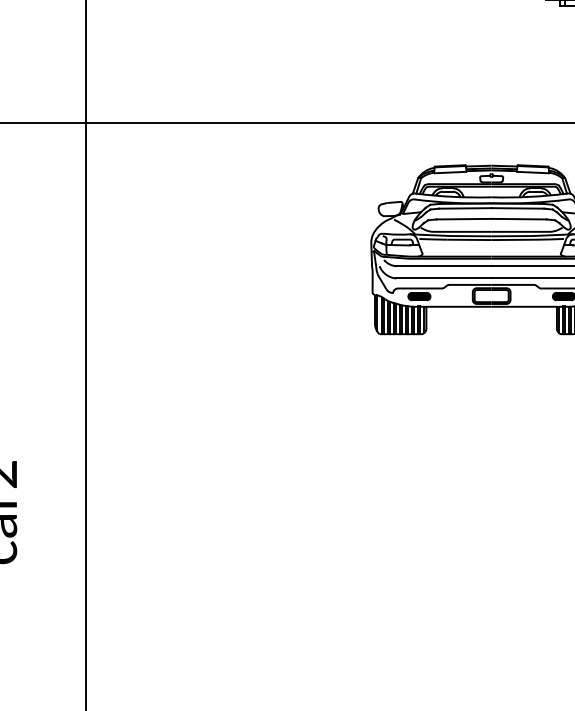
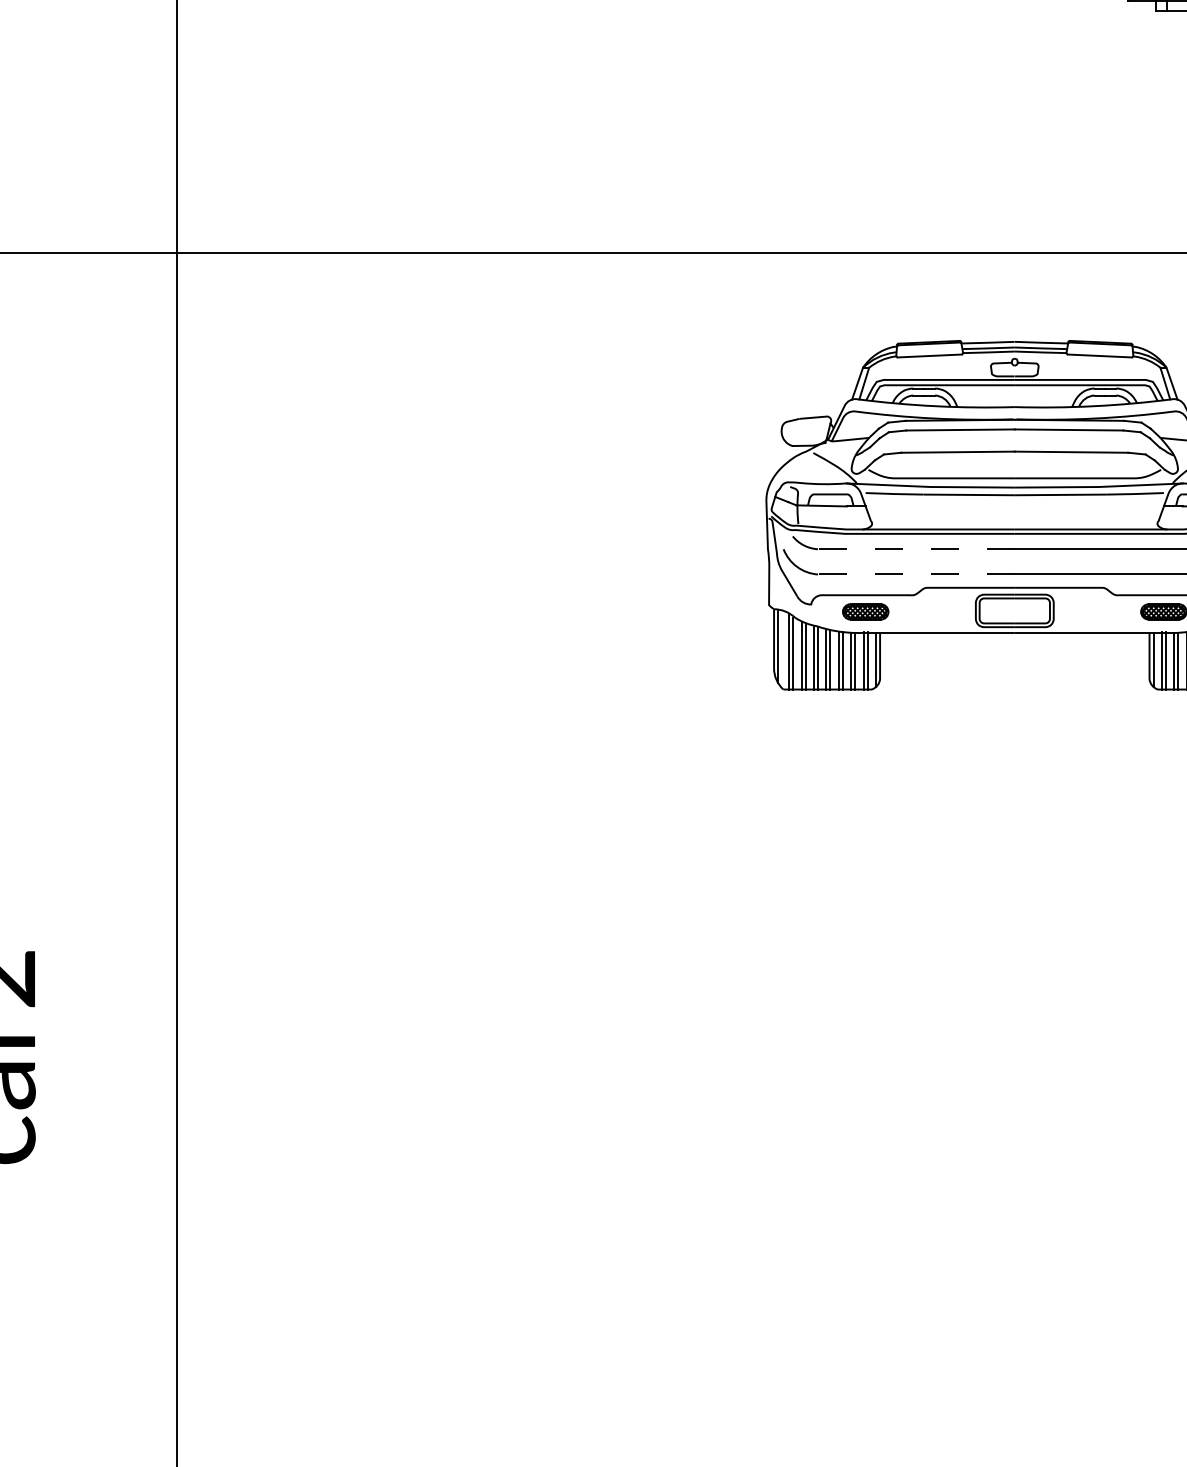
line: (443, 266) -> (915, 549), solid -> dashed
line: (443, 278) -> (915, 574), solid -> dashed

